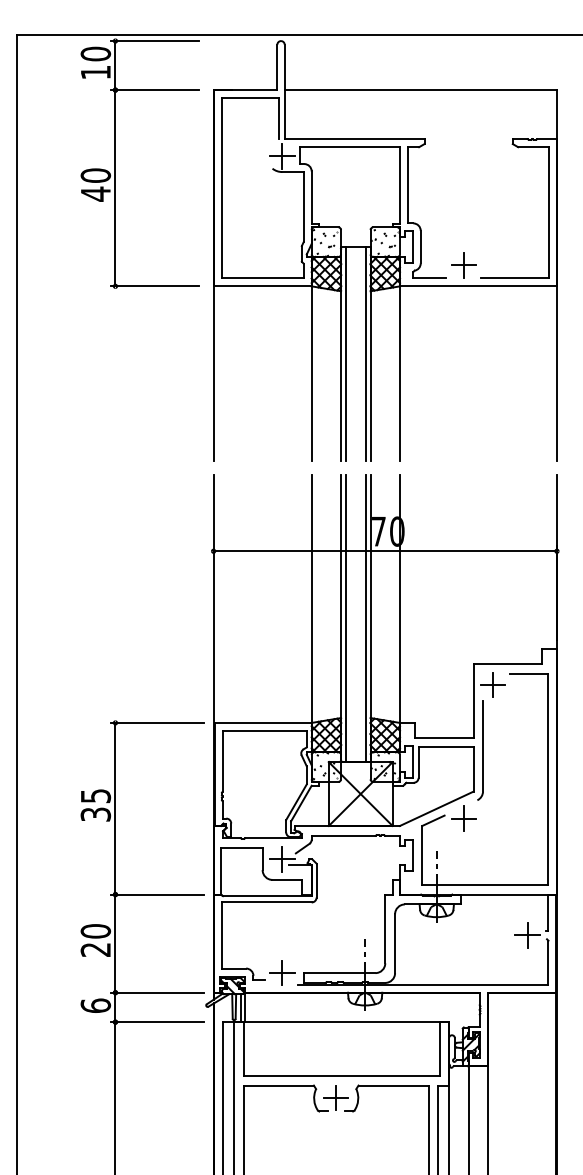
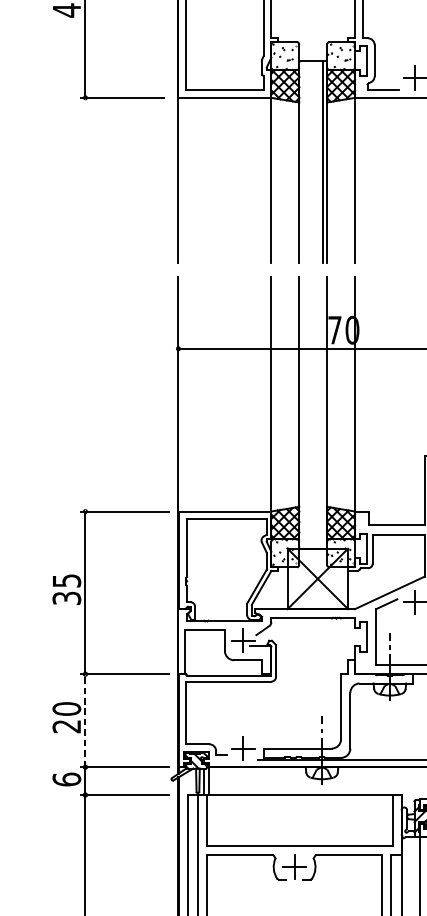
line: (346, 353) -> (304, 161), removed
line: (346, 618) -> (304, 412), removed
line: (365, 618) -> (322, 412), removed
line: (115, 943) -> (85, 720), solid -> dashed

